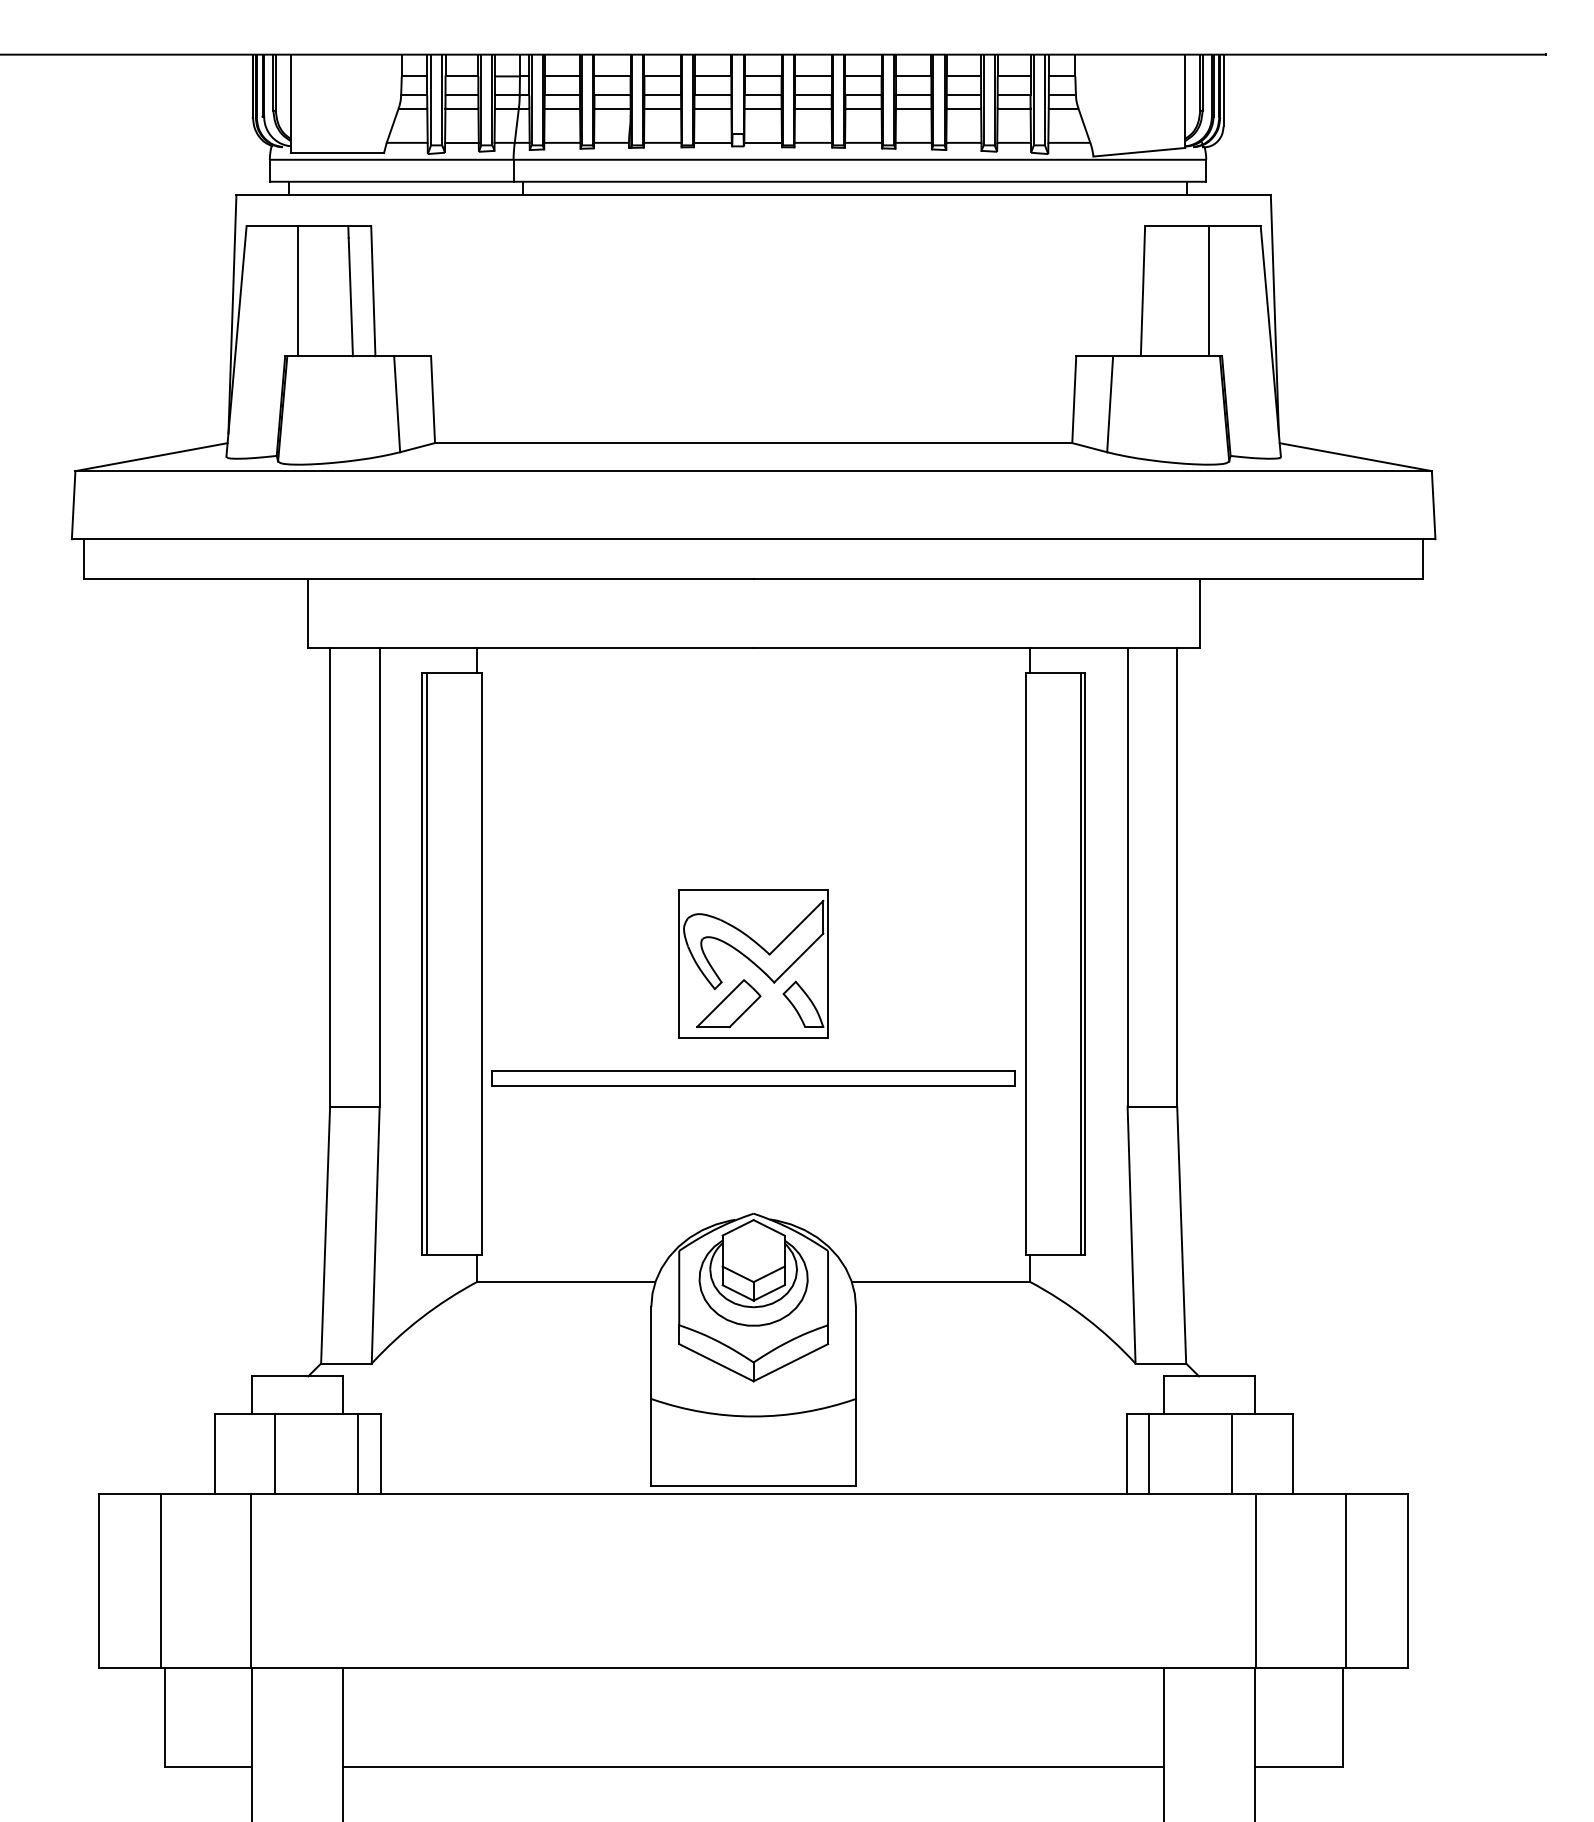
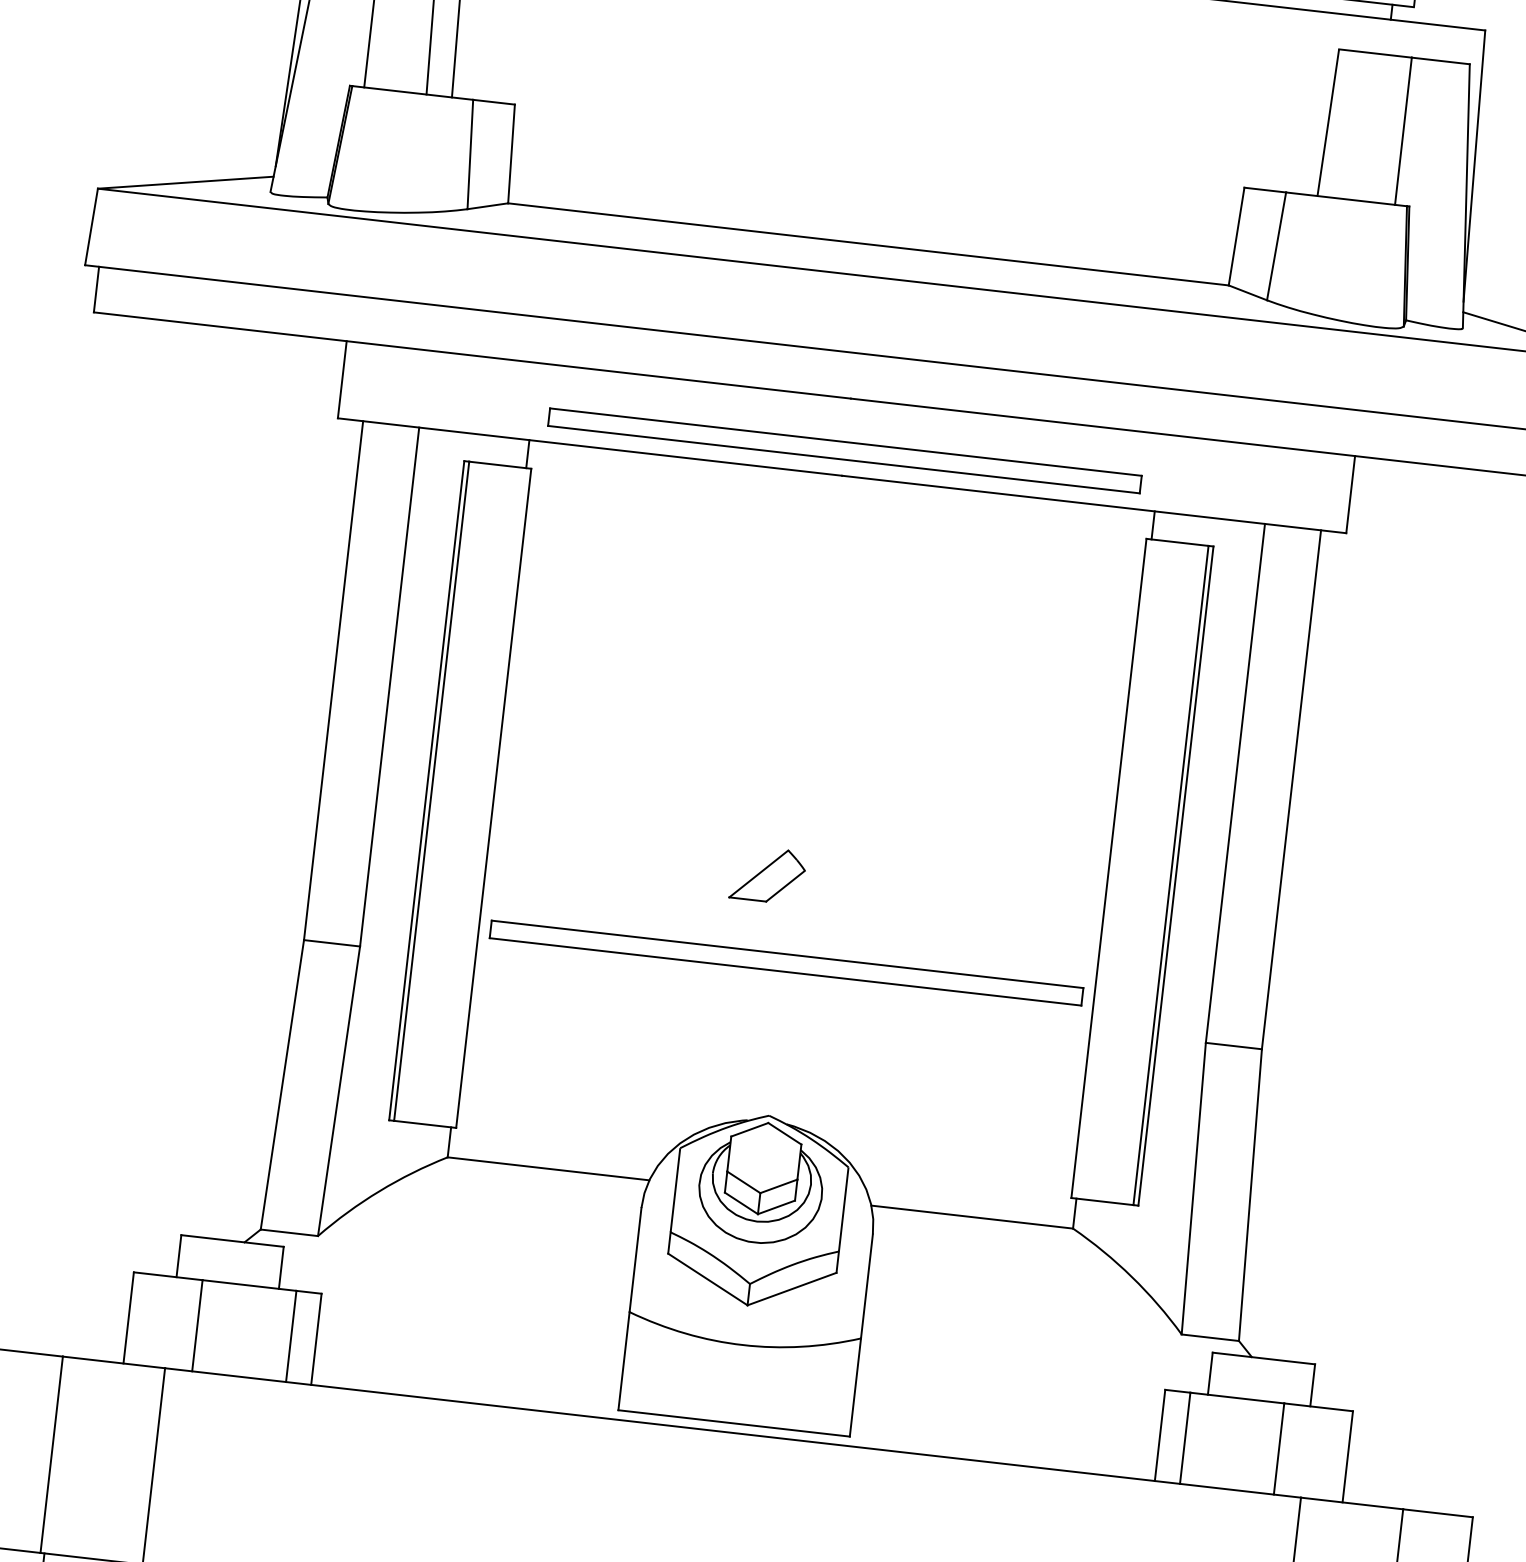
part: (753, 625) -> (844, 450), added
part: (753, 963) -> (801, 832), removed

